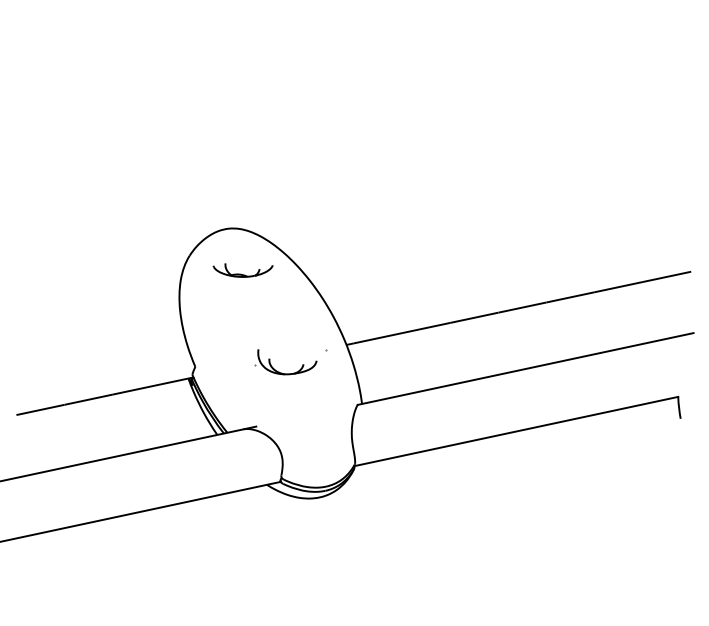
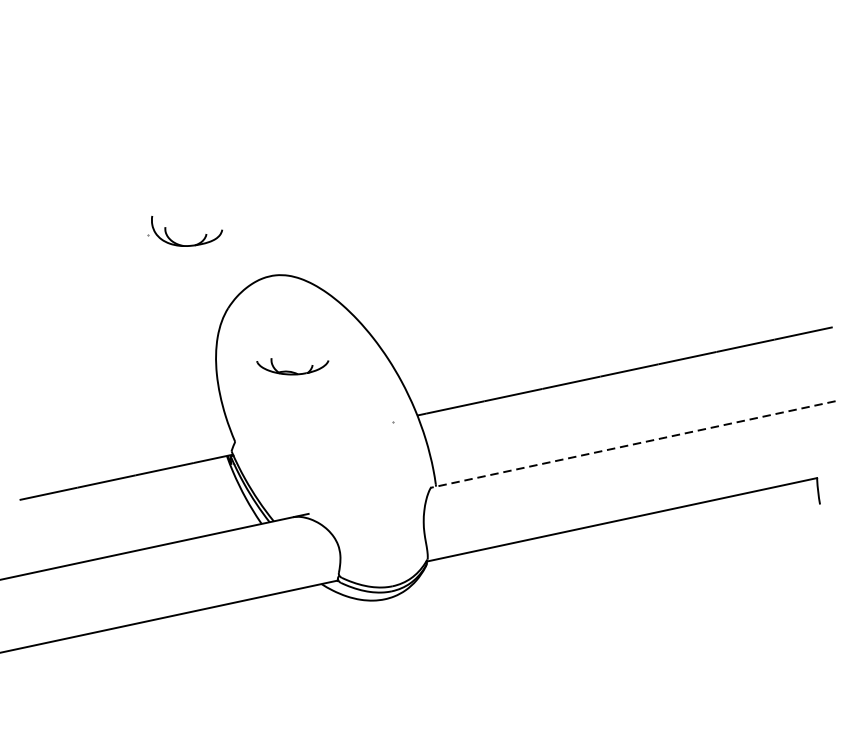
part: (242, 270) -> (292, 366), moved
line: (525, 369) -> (633, 445), solid -> dashed
part: (281, 372) -> (179, 243), moved

